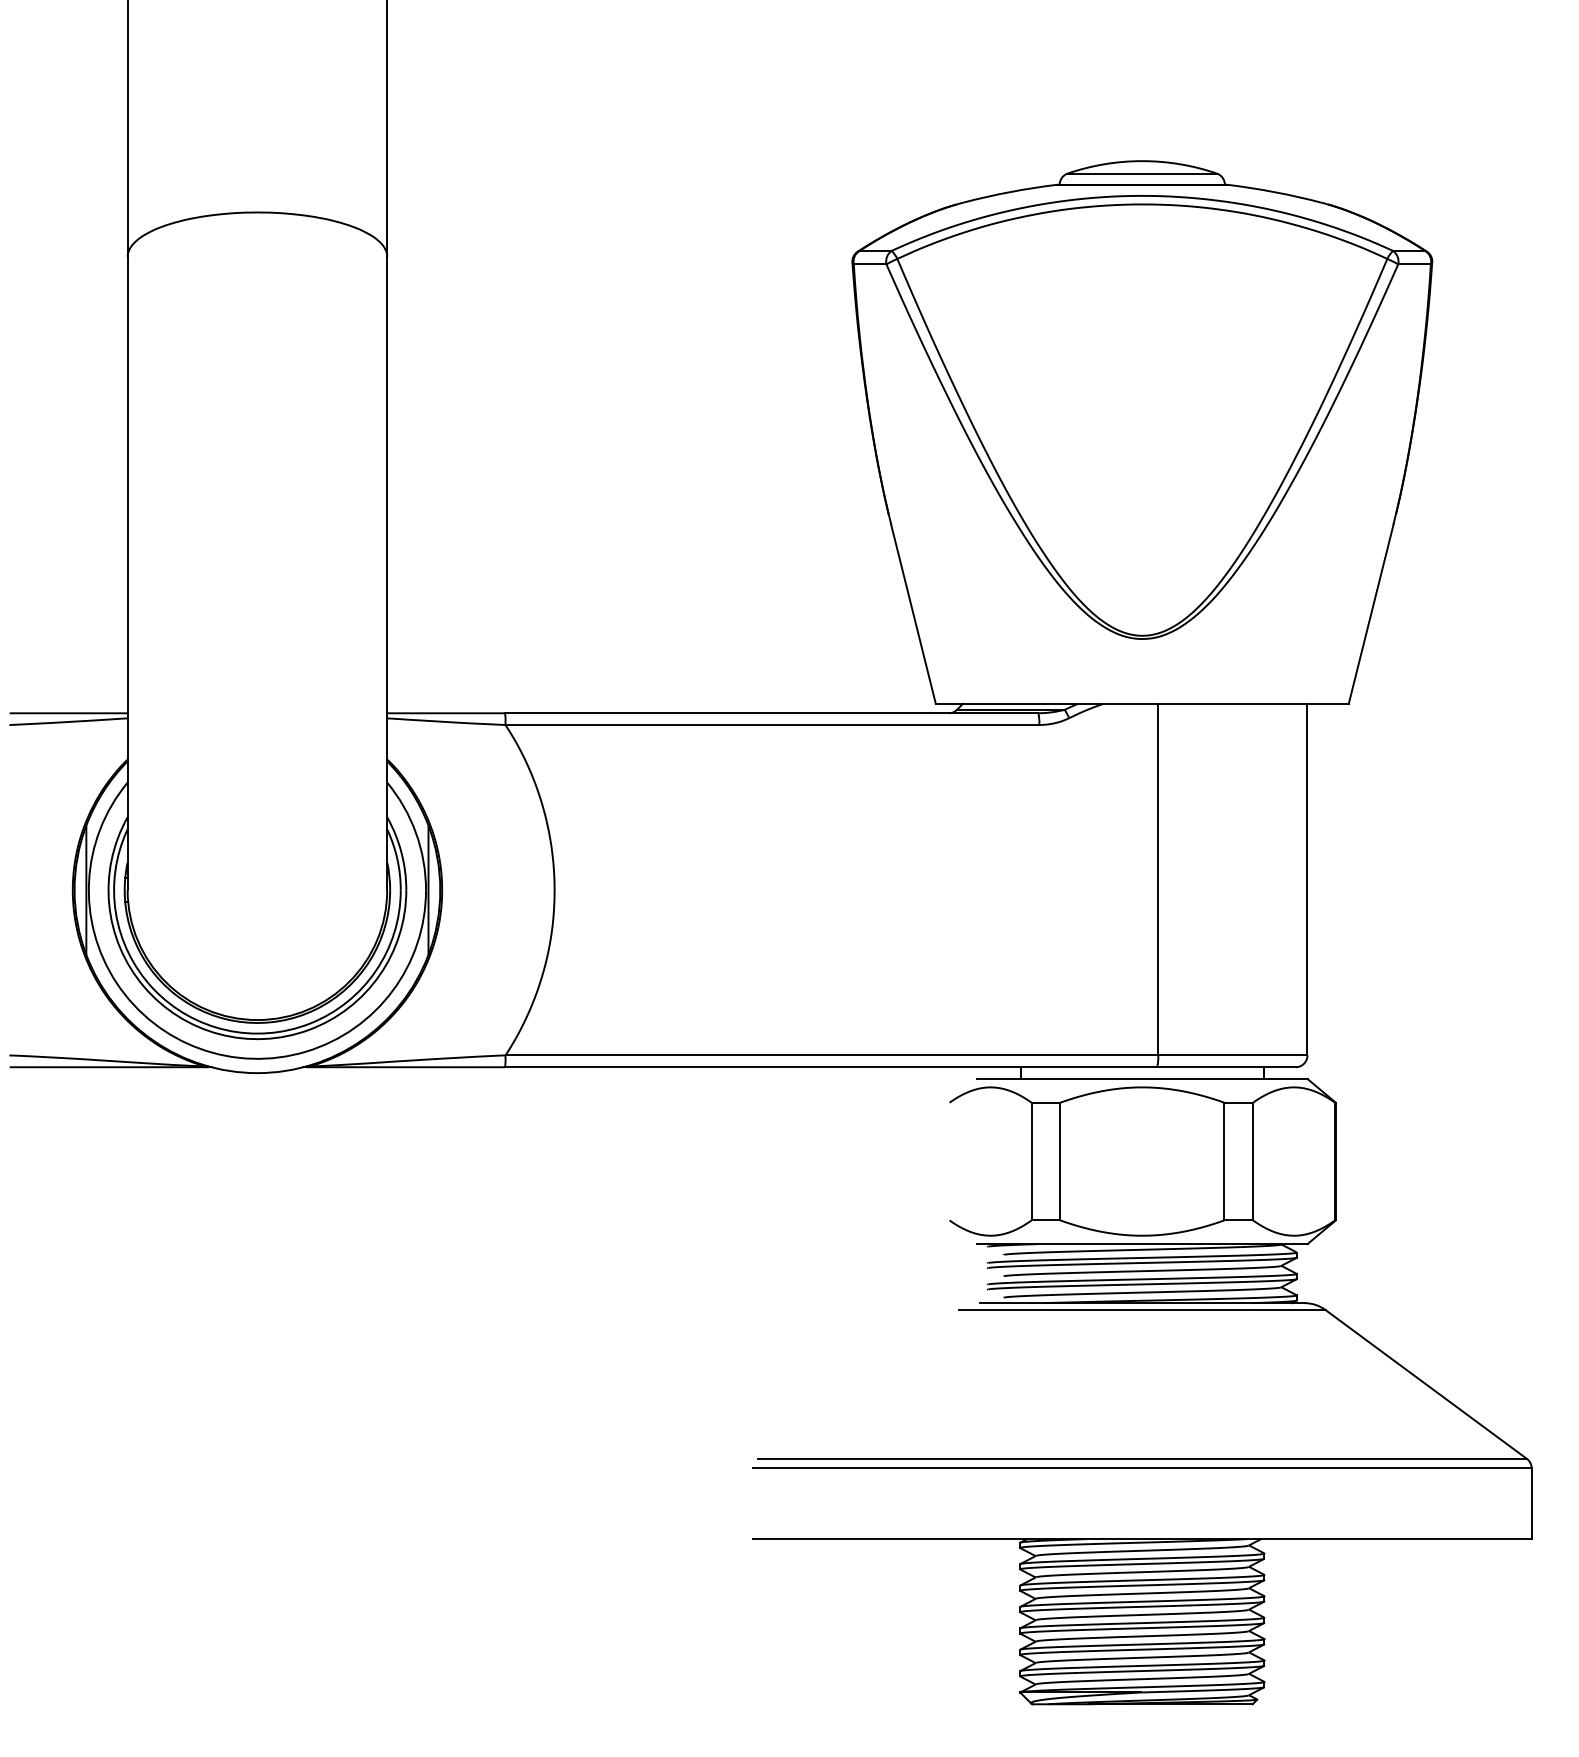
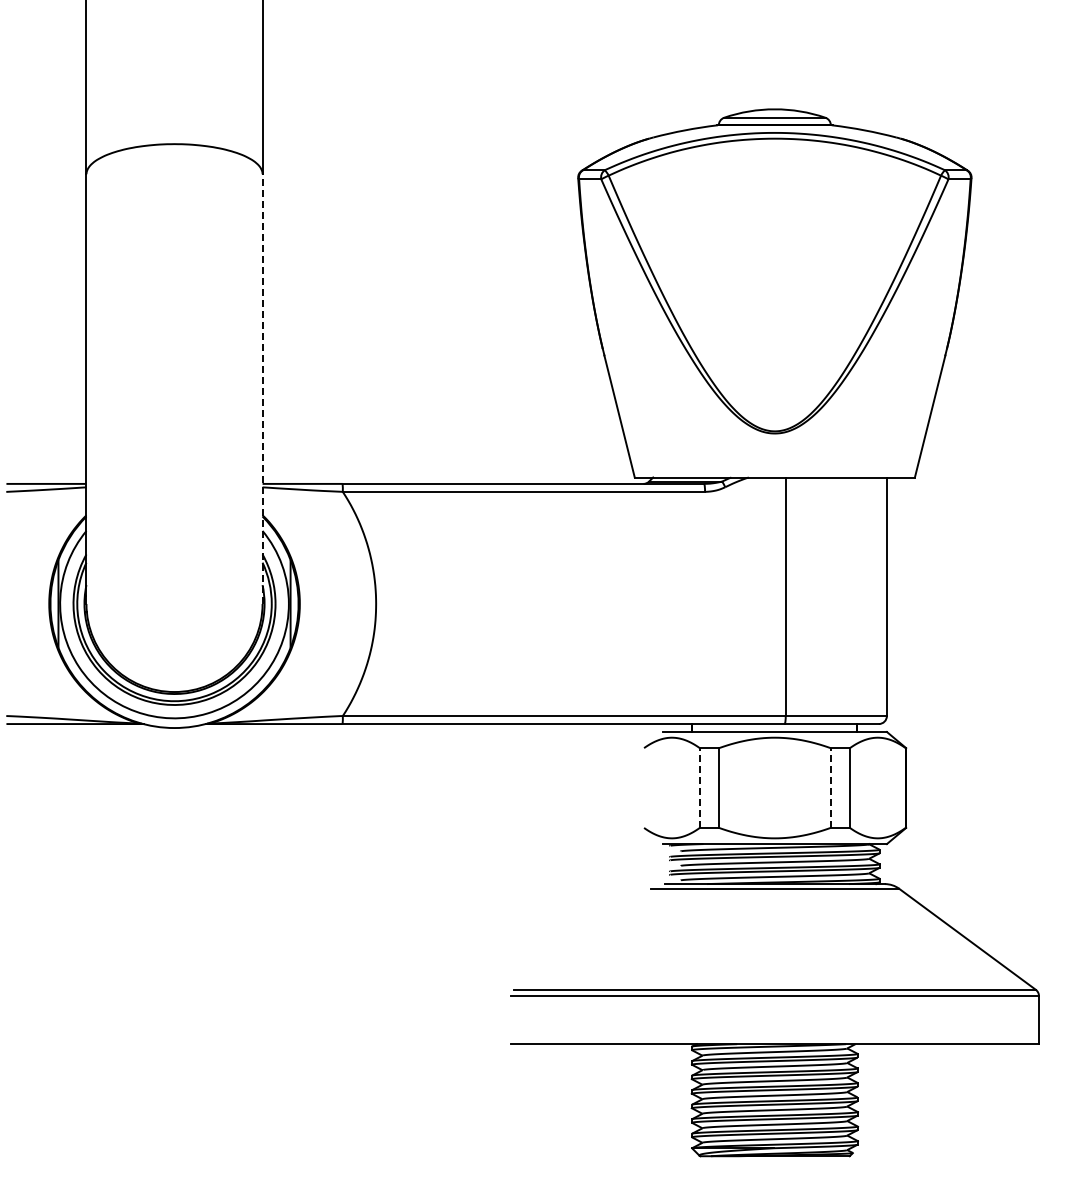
line: (387, 574) -> (262, 389), solid -> dashed
line: (1031, 1162) -> (699, 788), solid -> dashed
line: (1224, 1162) -> (830, 788), solid -> dashed

